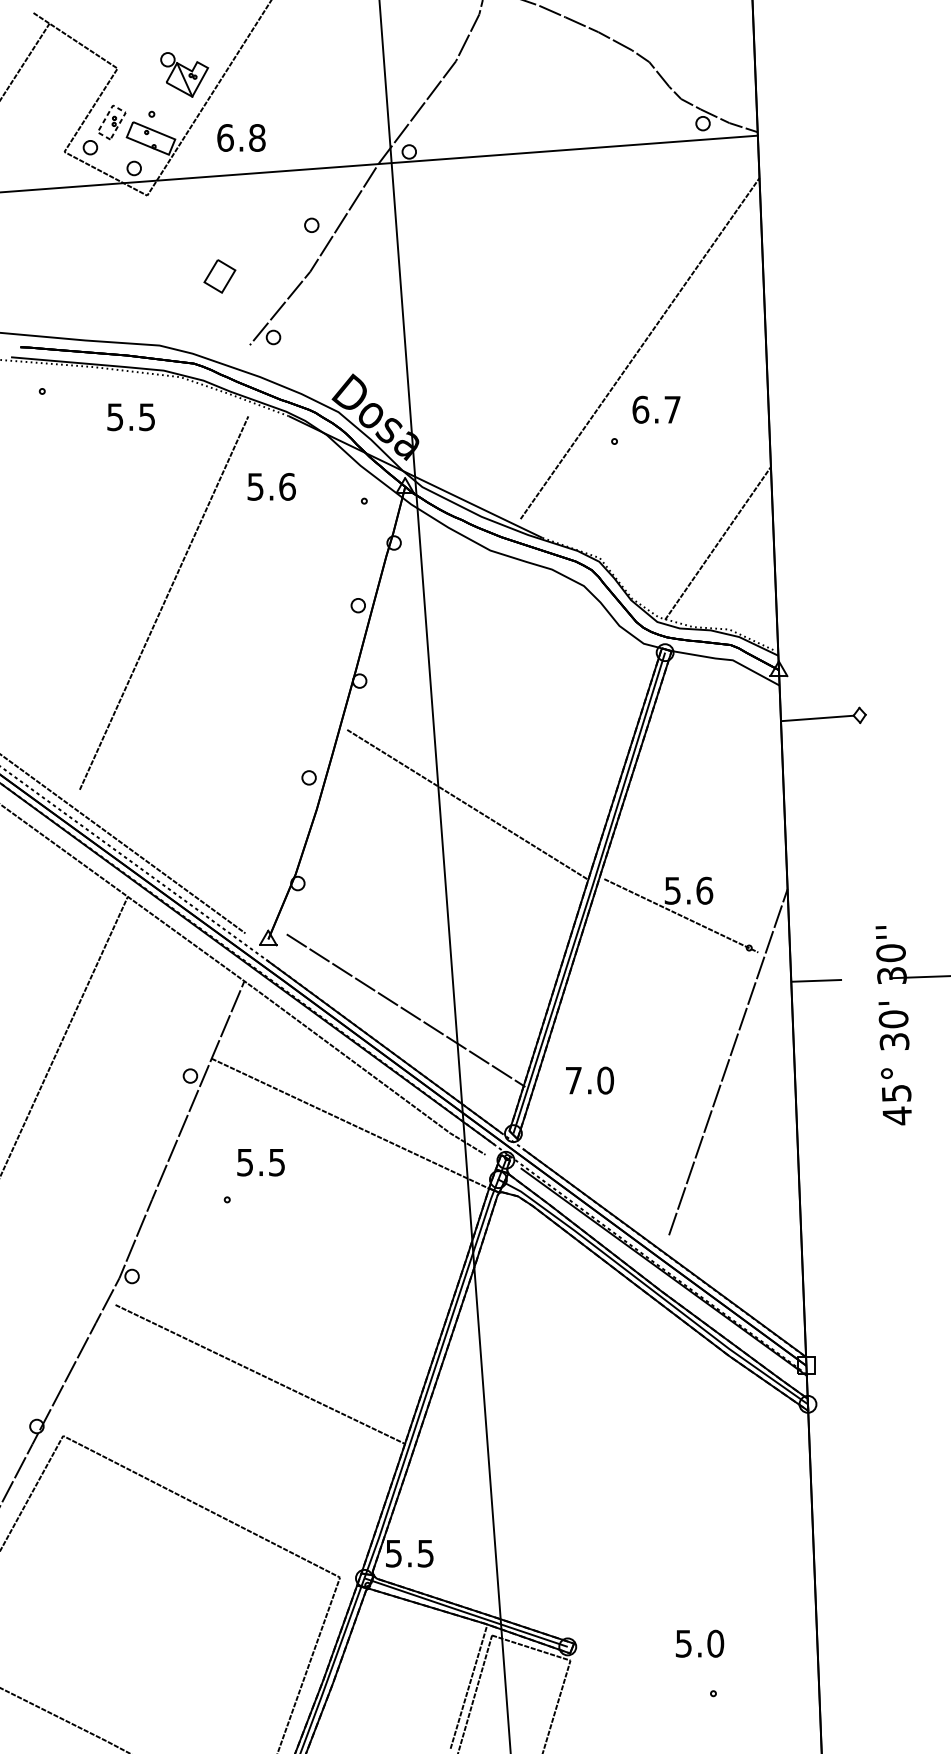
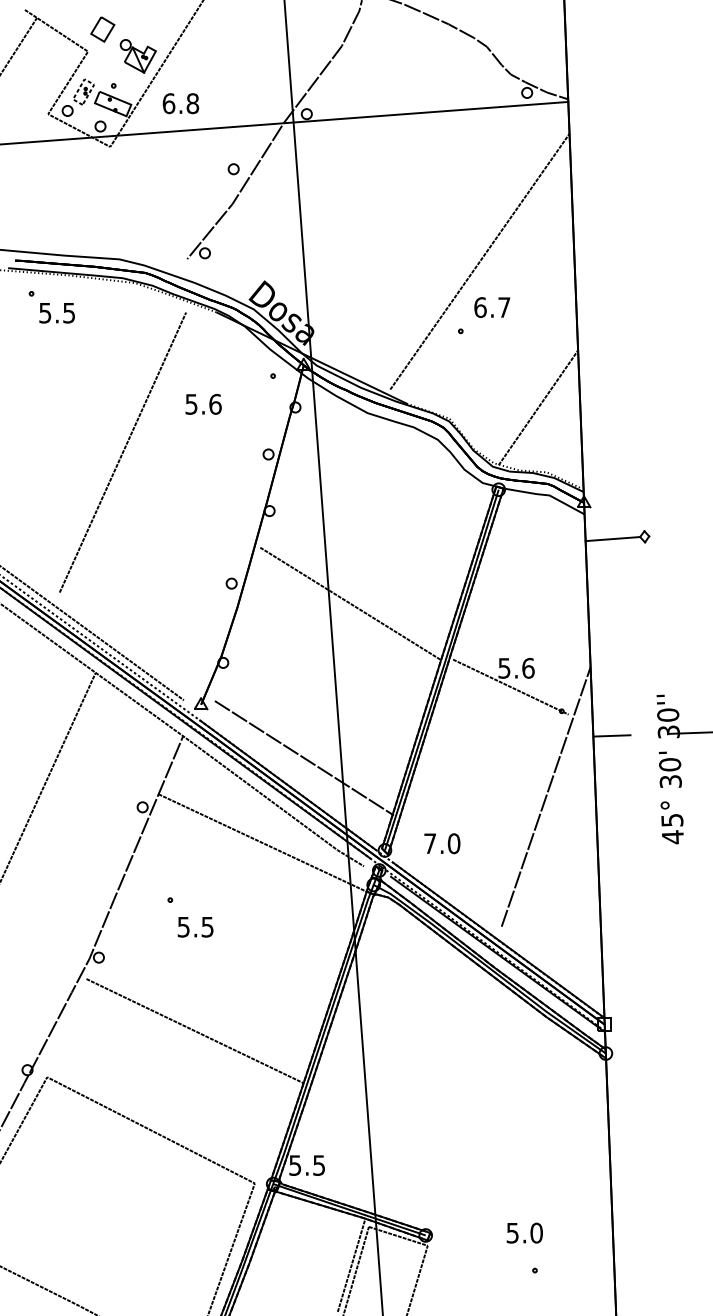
part: (219, 276) -> (102, 29), moved
text: (130, 417) -> (56, 313), moved
text: (271, 487) -> (203, 404), moved
text: (590, 1080) -> (442, 843), moved
text: (260, 1162) -> (195, 927), moved

